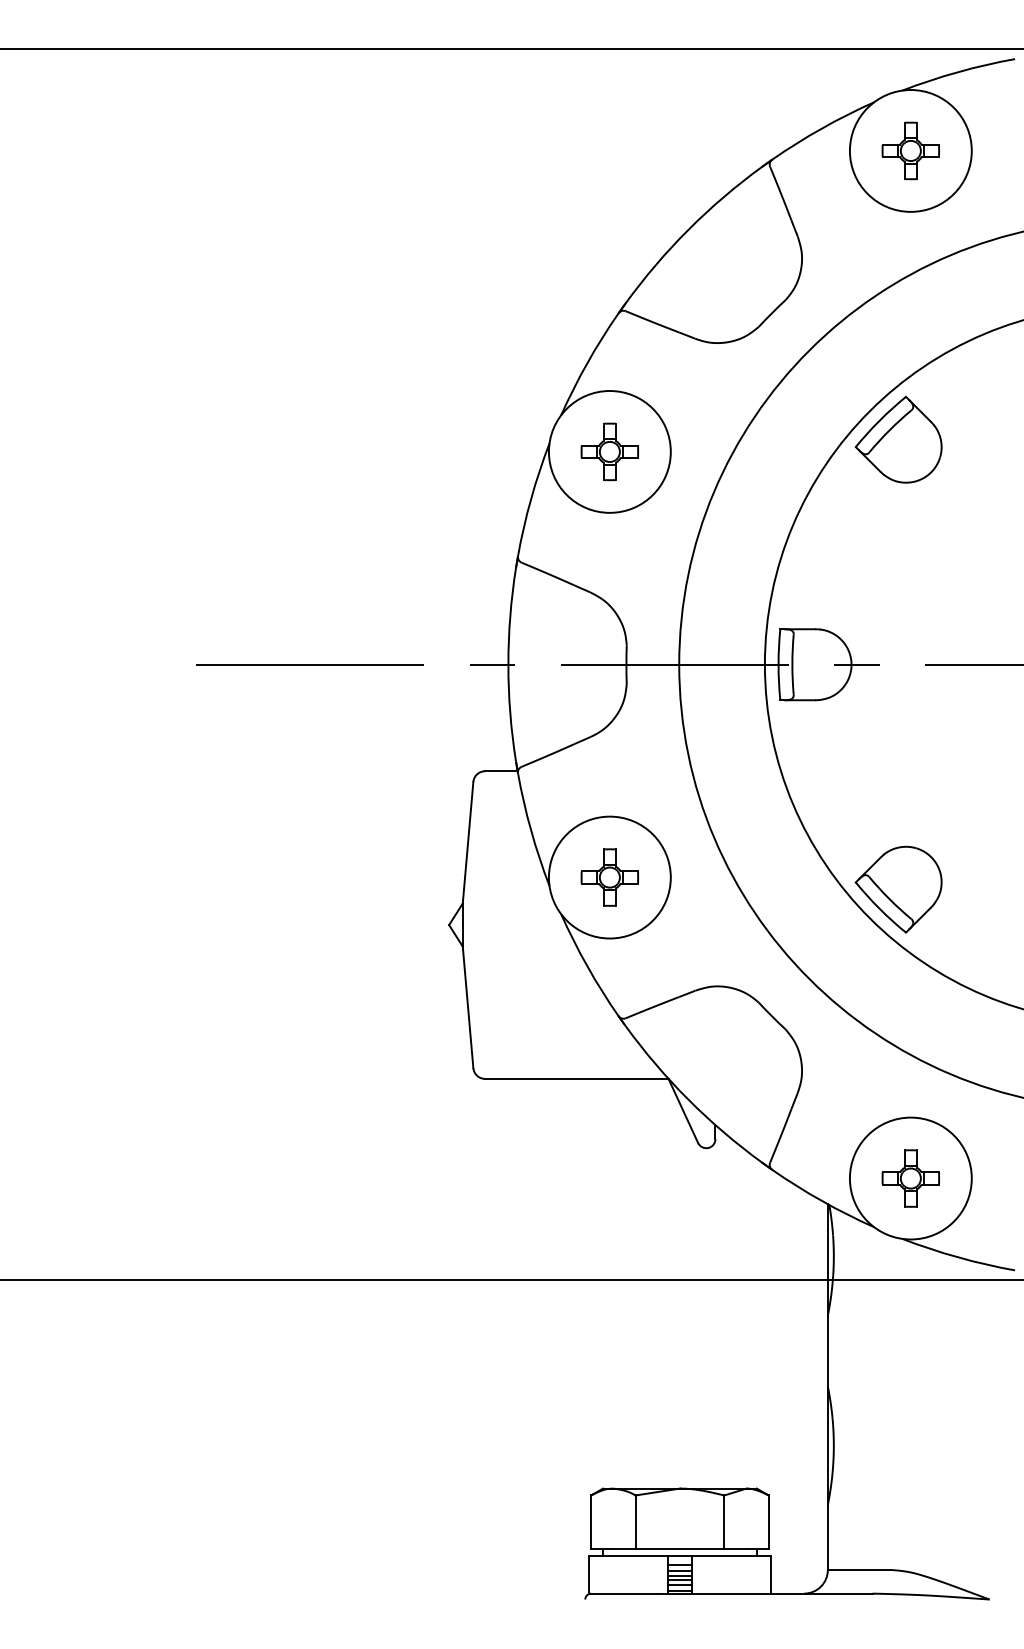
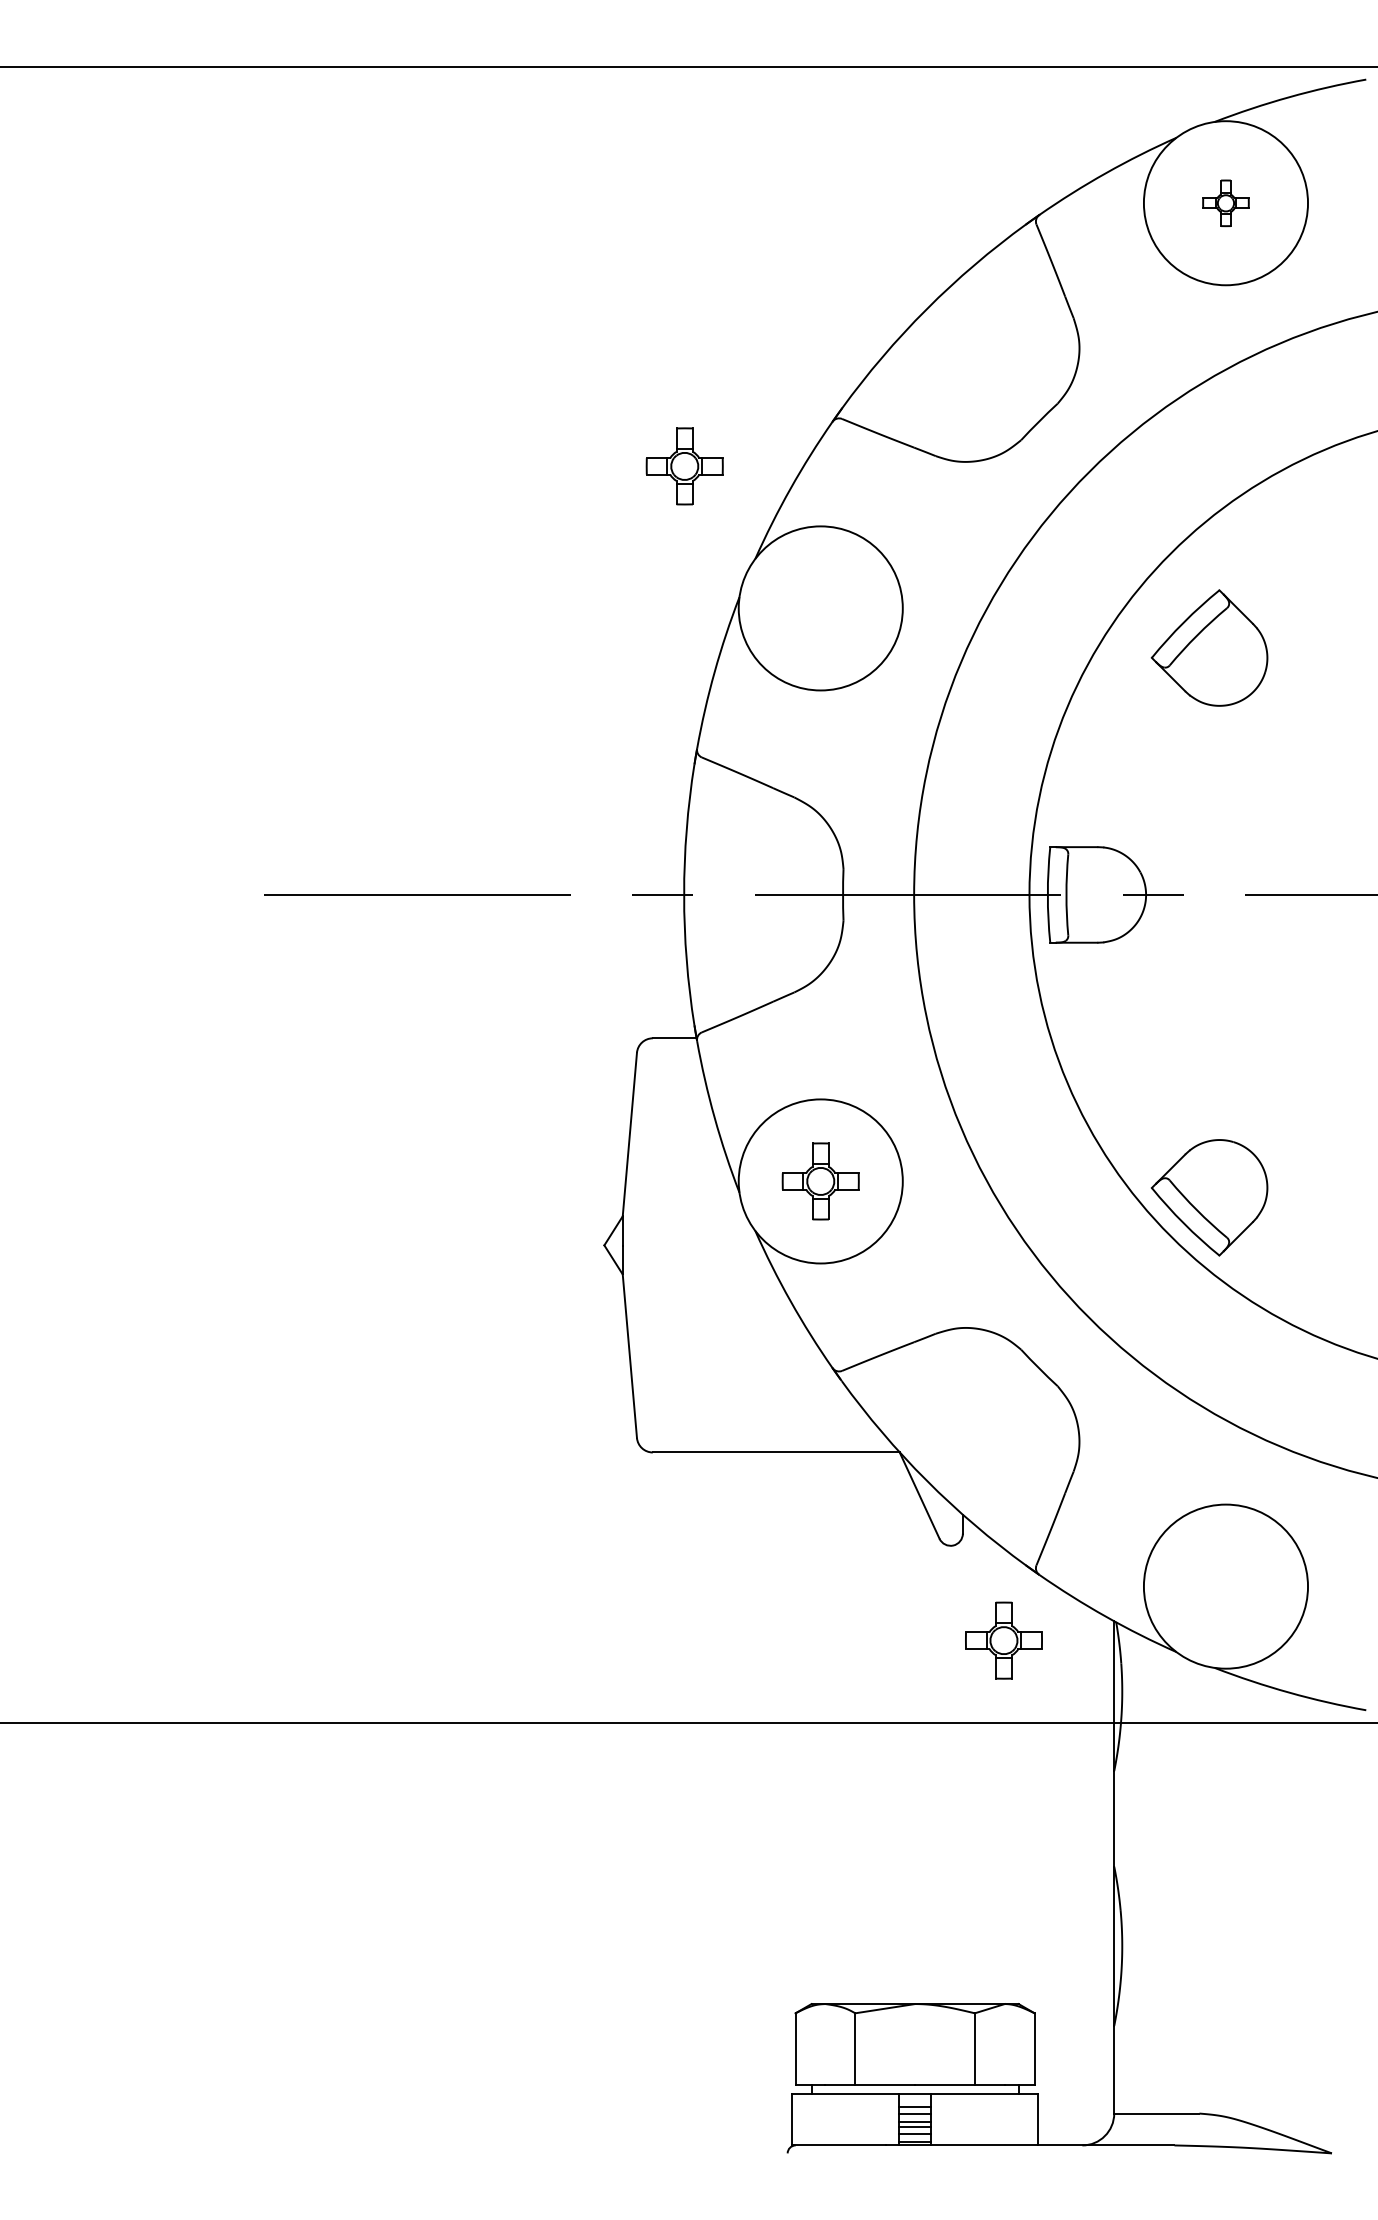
part: (910, 151) -> (1225, 203), size x0.6
part: (898, 439) -> (1209, 647), moved
part: (609, 451) -> (684, 466), moved
part: (910, 1178) -> (1003, 1640), moved

